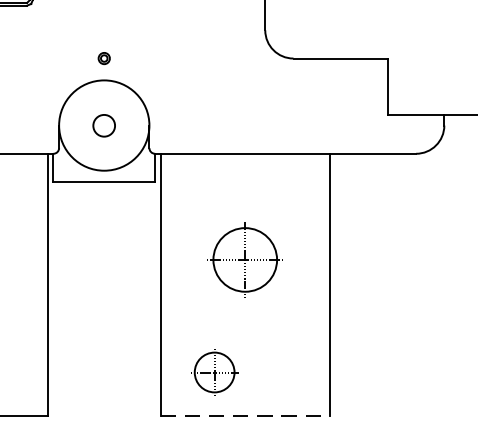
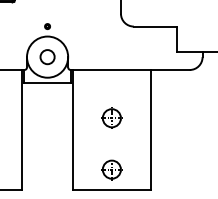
circle: (104, 126) -> (47, 57), size x1.43
part: (244, 257) -> (111, 117), size x0.62
part: (213, 372) -> (111, 169), moved
line: (244, 415) -> (111, 189), dashed -> solid

